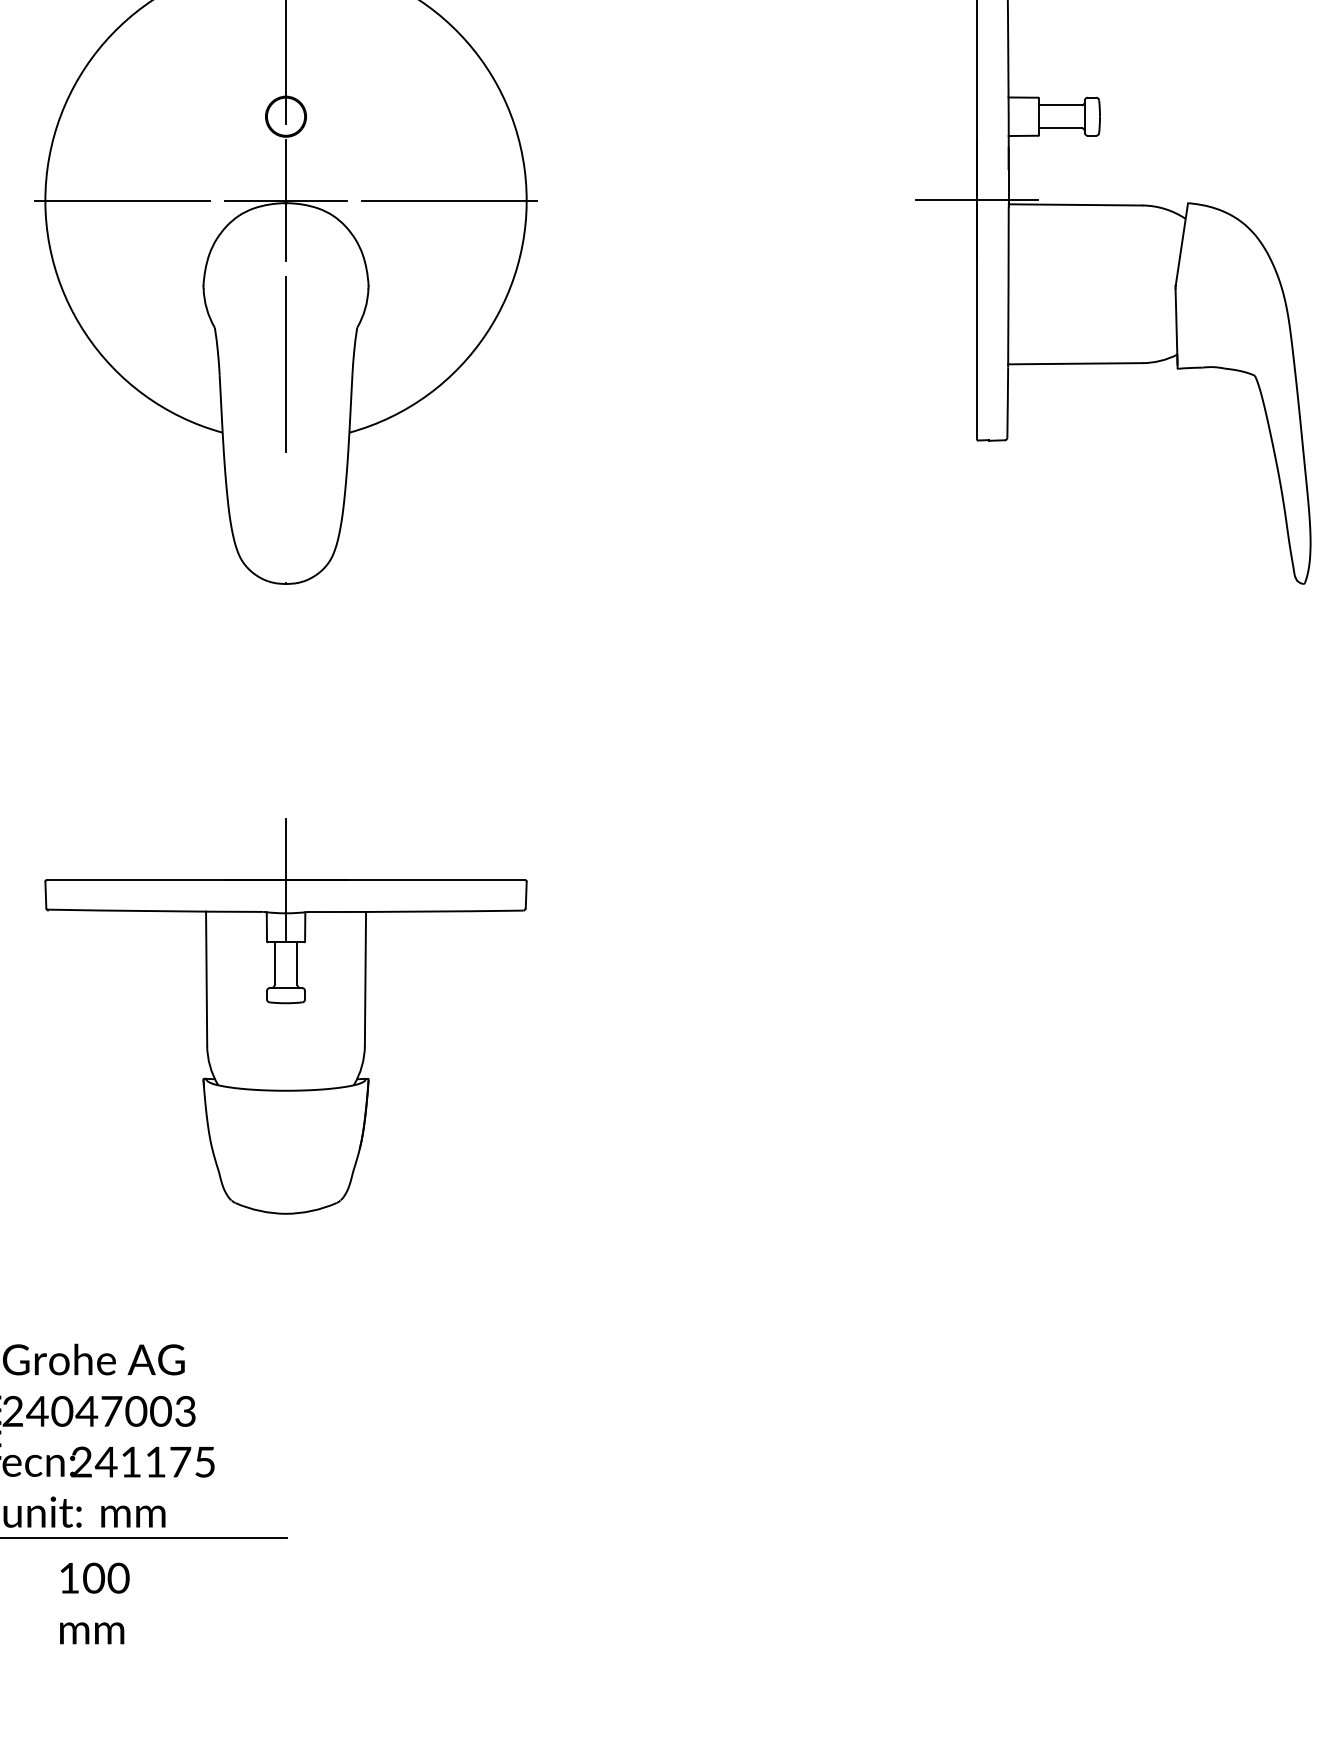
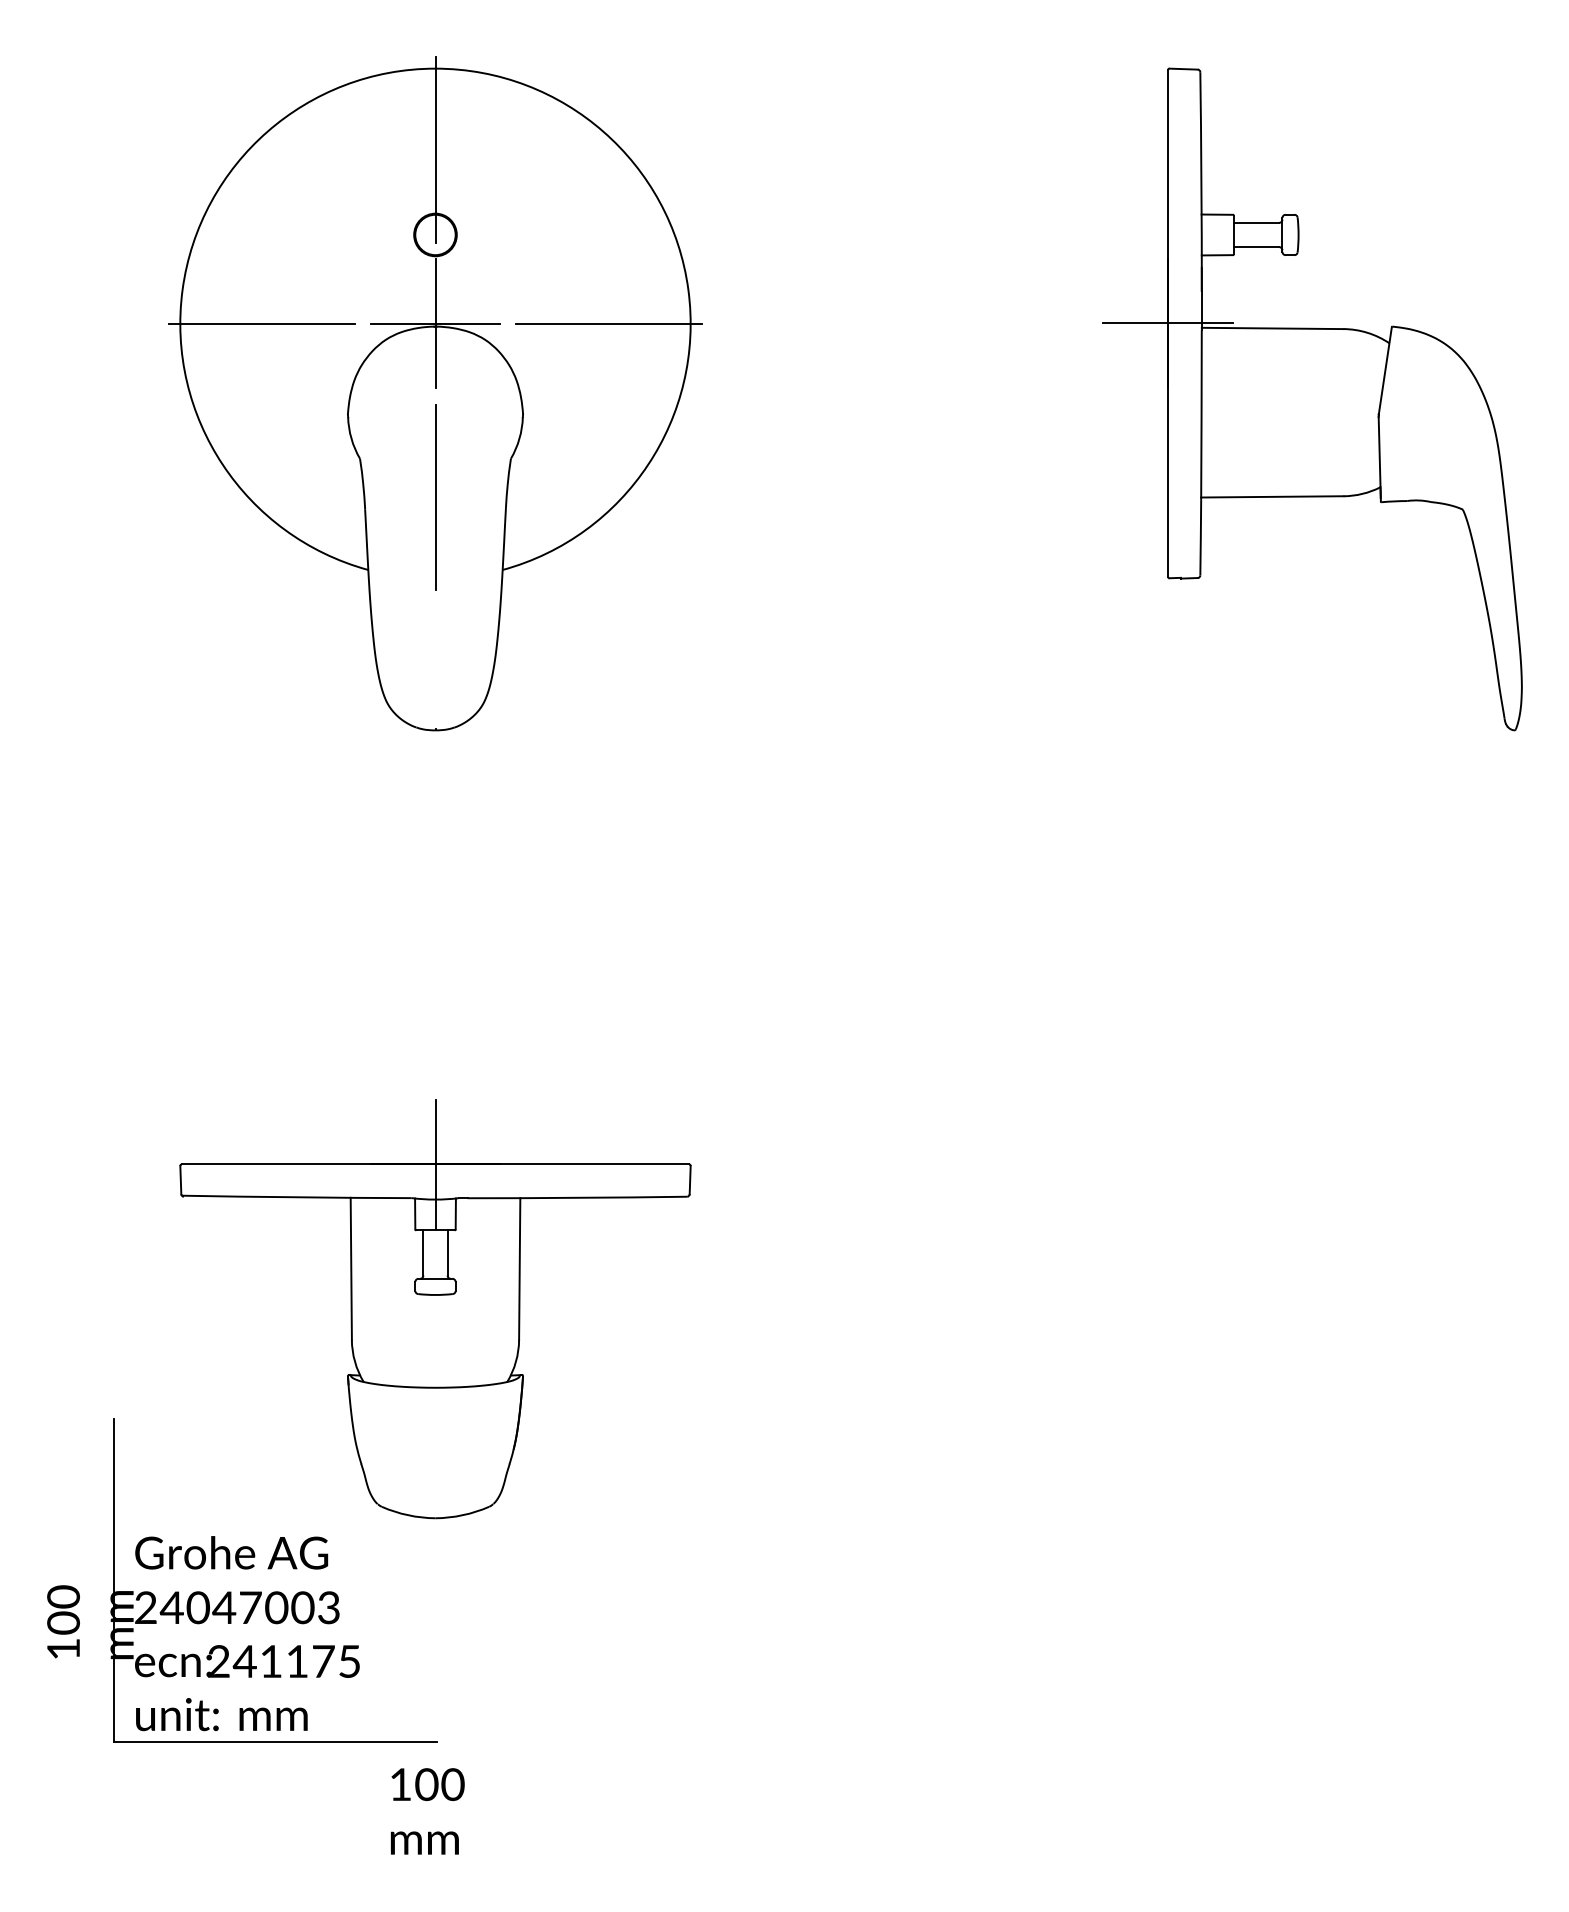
part: (286, 1016) -> (435, 1309), moved
text: (94, 1603) -> (427, 1811), moved

